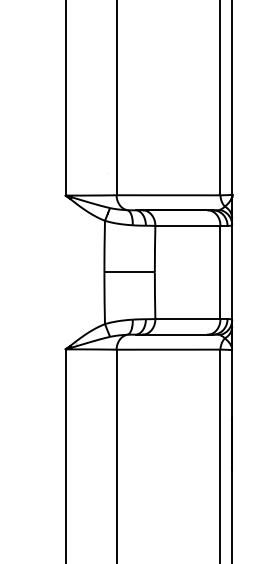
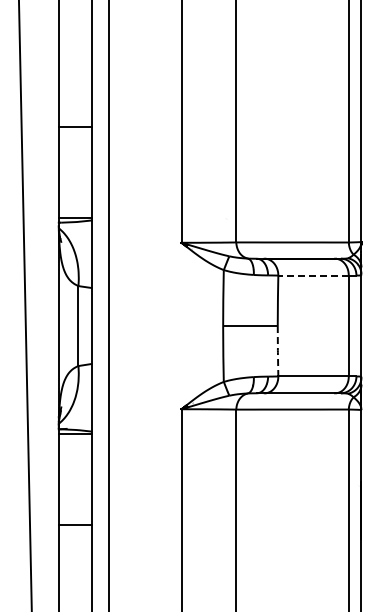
line: (187, 225) -> (313, 275), solid -> dashed
line: (154, 296) -> (277, 351), solid -> dashed

